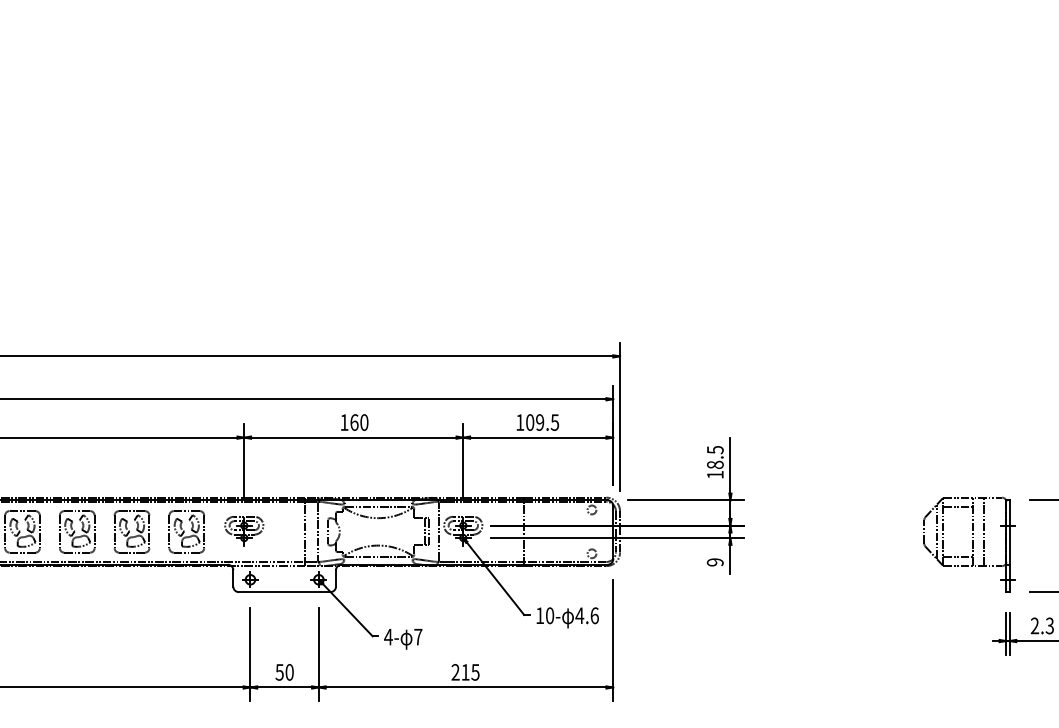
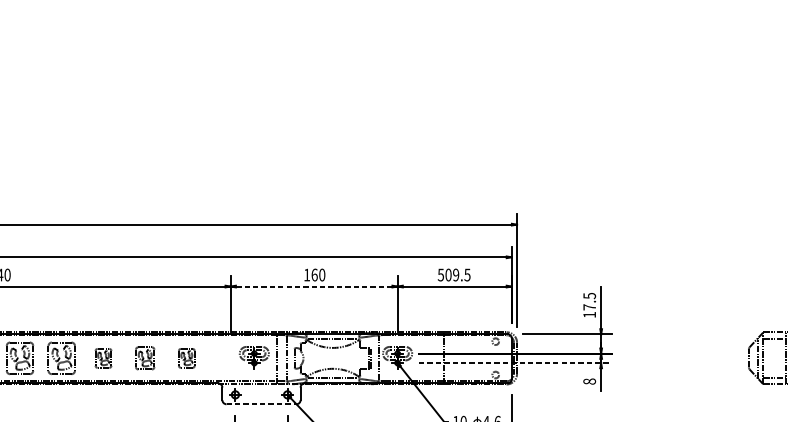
text: (520, 422) -> (441, 275), 109.5 -> 509.5
line: (353, 437) -> (313, 286), solid -> dashed
text: (715, 464) -> (589, 307), 18.5 -> 17.5
part: (77, 531) -> (103, 358), size x0.6
part: (131, 531) -> (144, 358), size x0.7
part: (186, 531) -> (186, 358), size x0.6
part: (244, 531) -> (254, 358), moved
line: (618, 538) -> (515, 363), solid -> dashed
text: (715, 562) -> (589, 381), 9 -> 8
line: (284, 592) -> (261, 404), solid -> dashed

